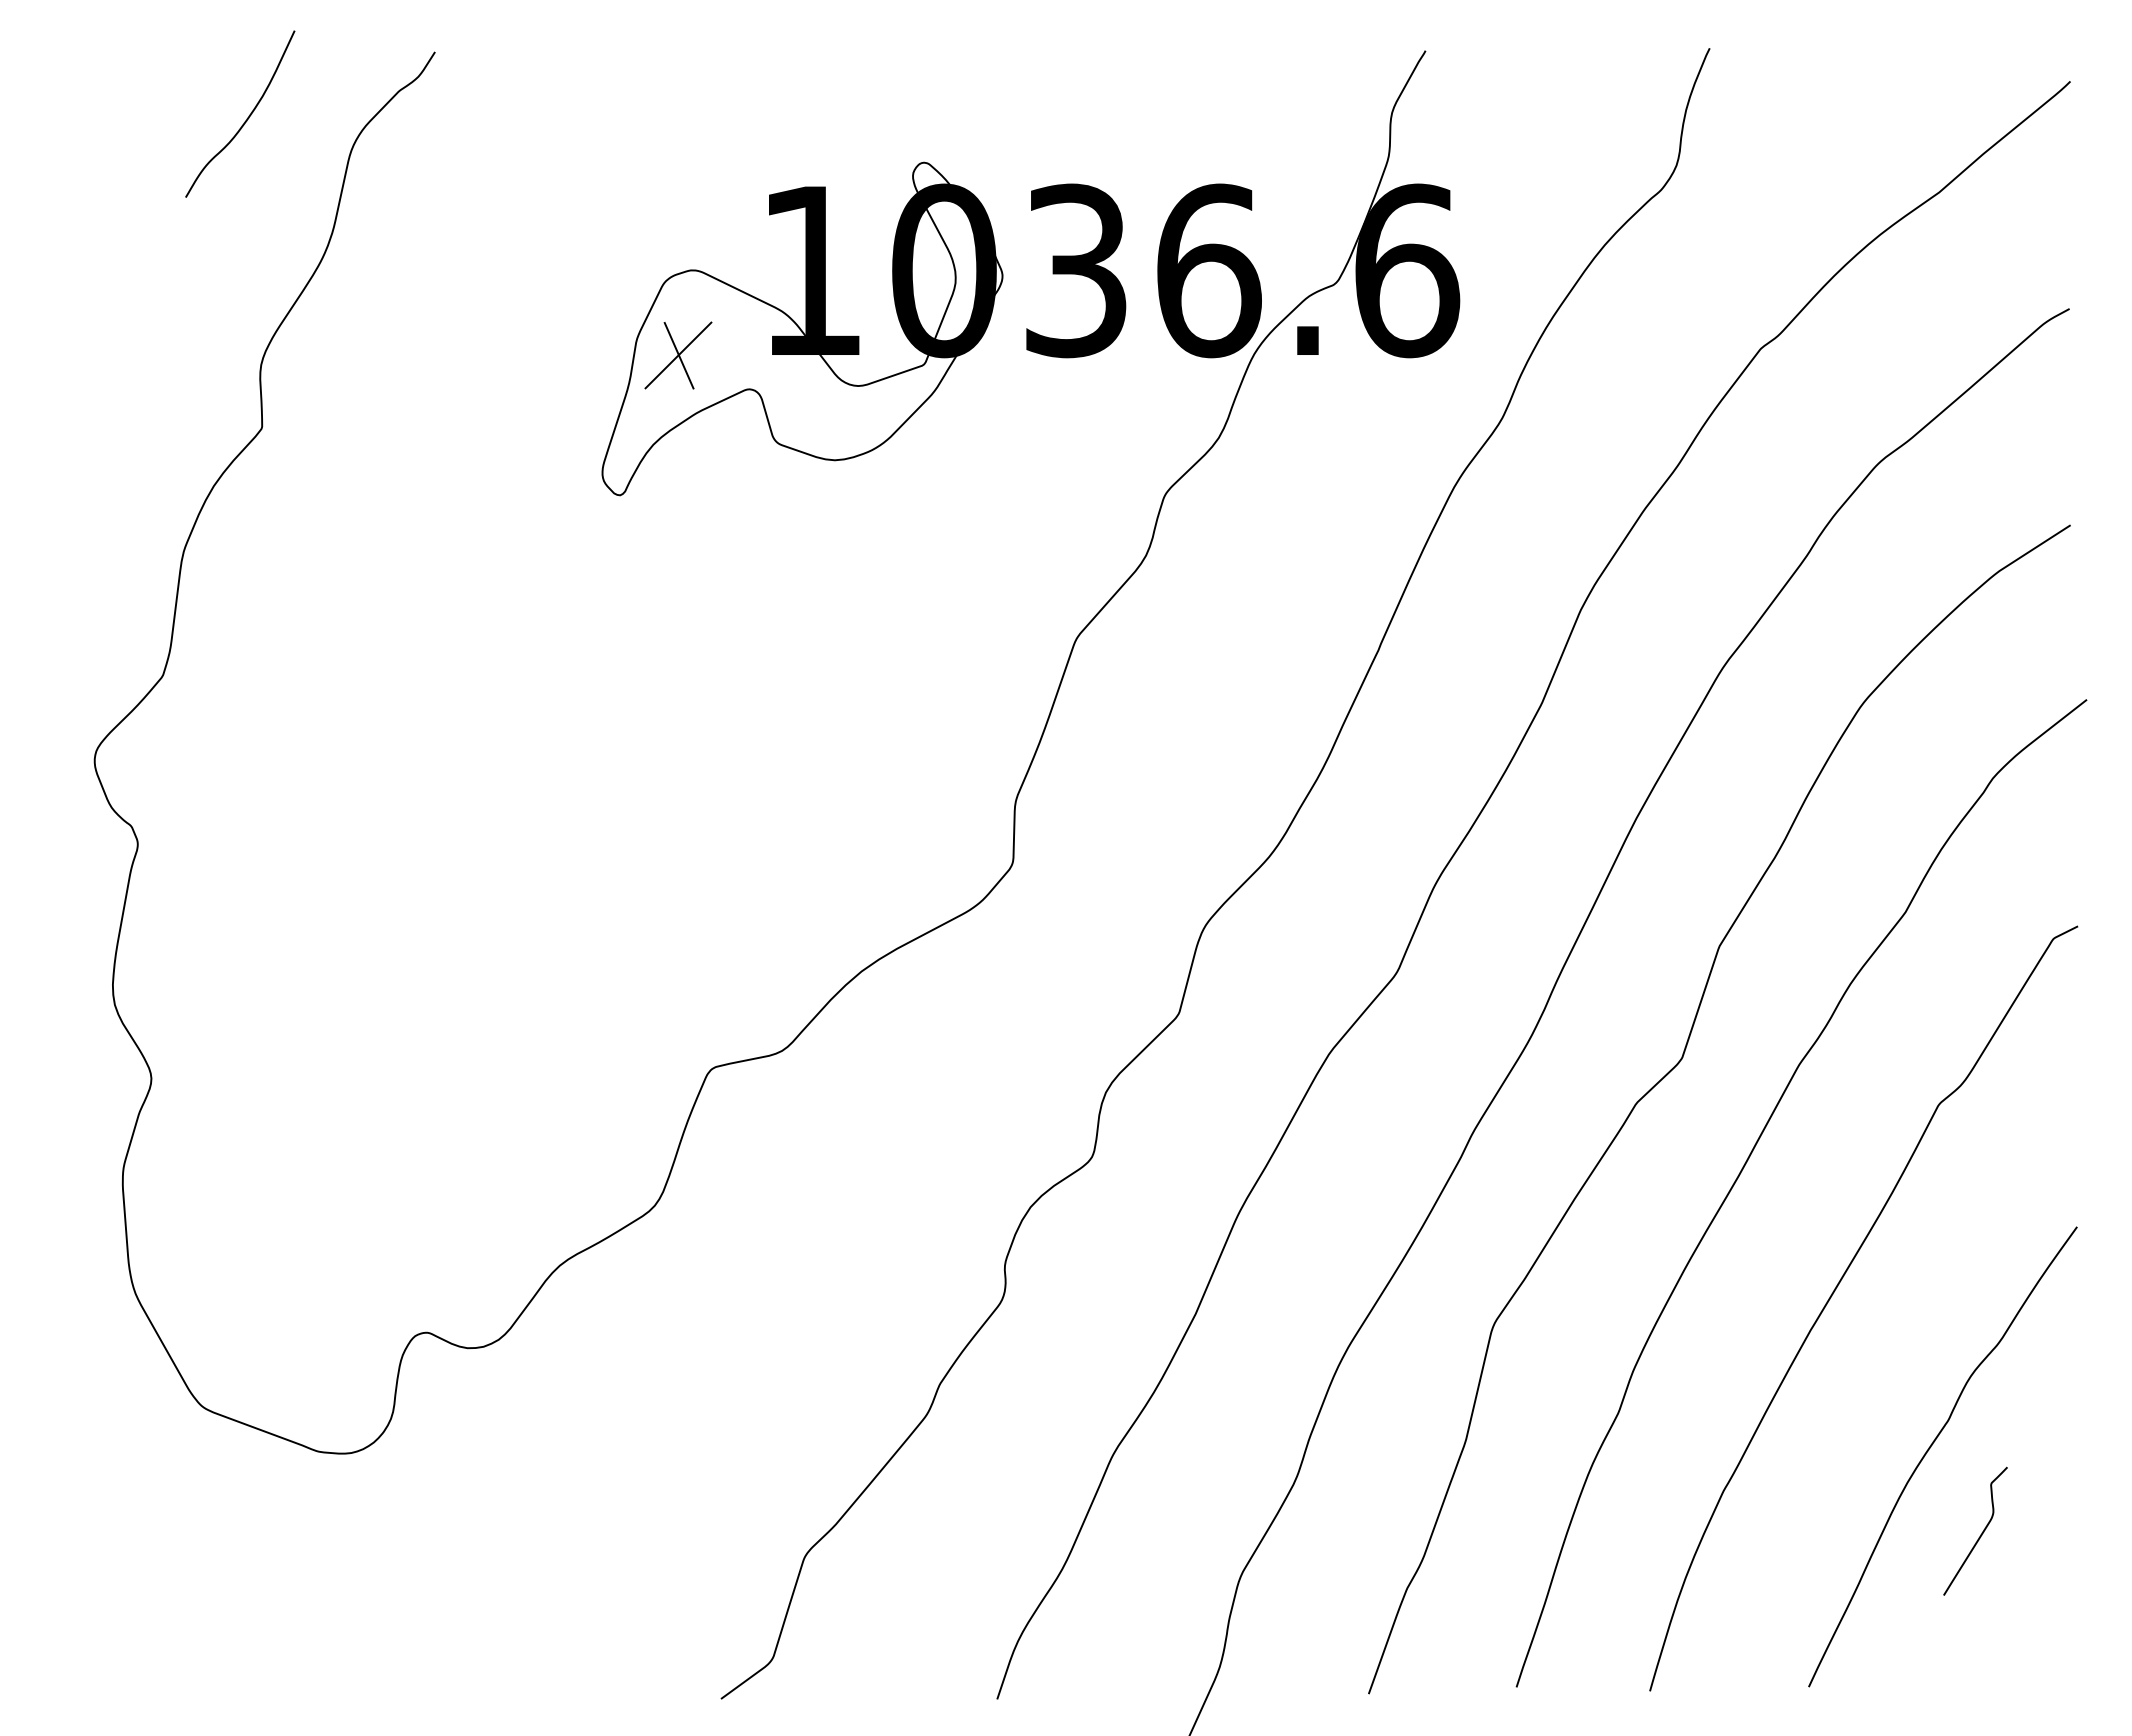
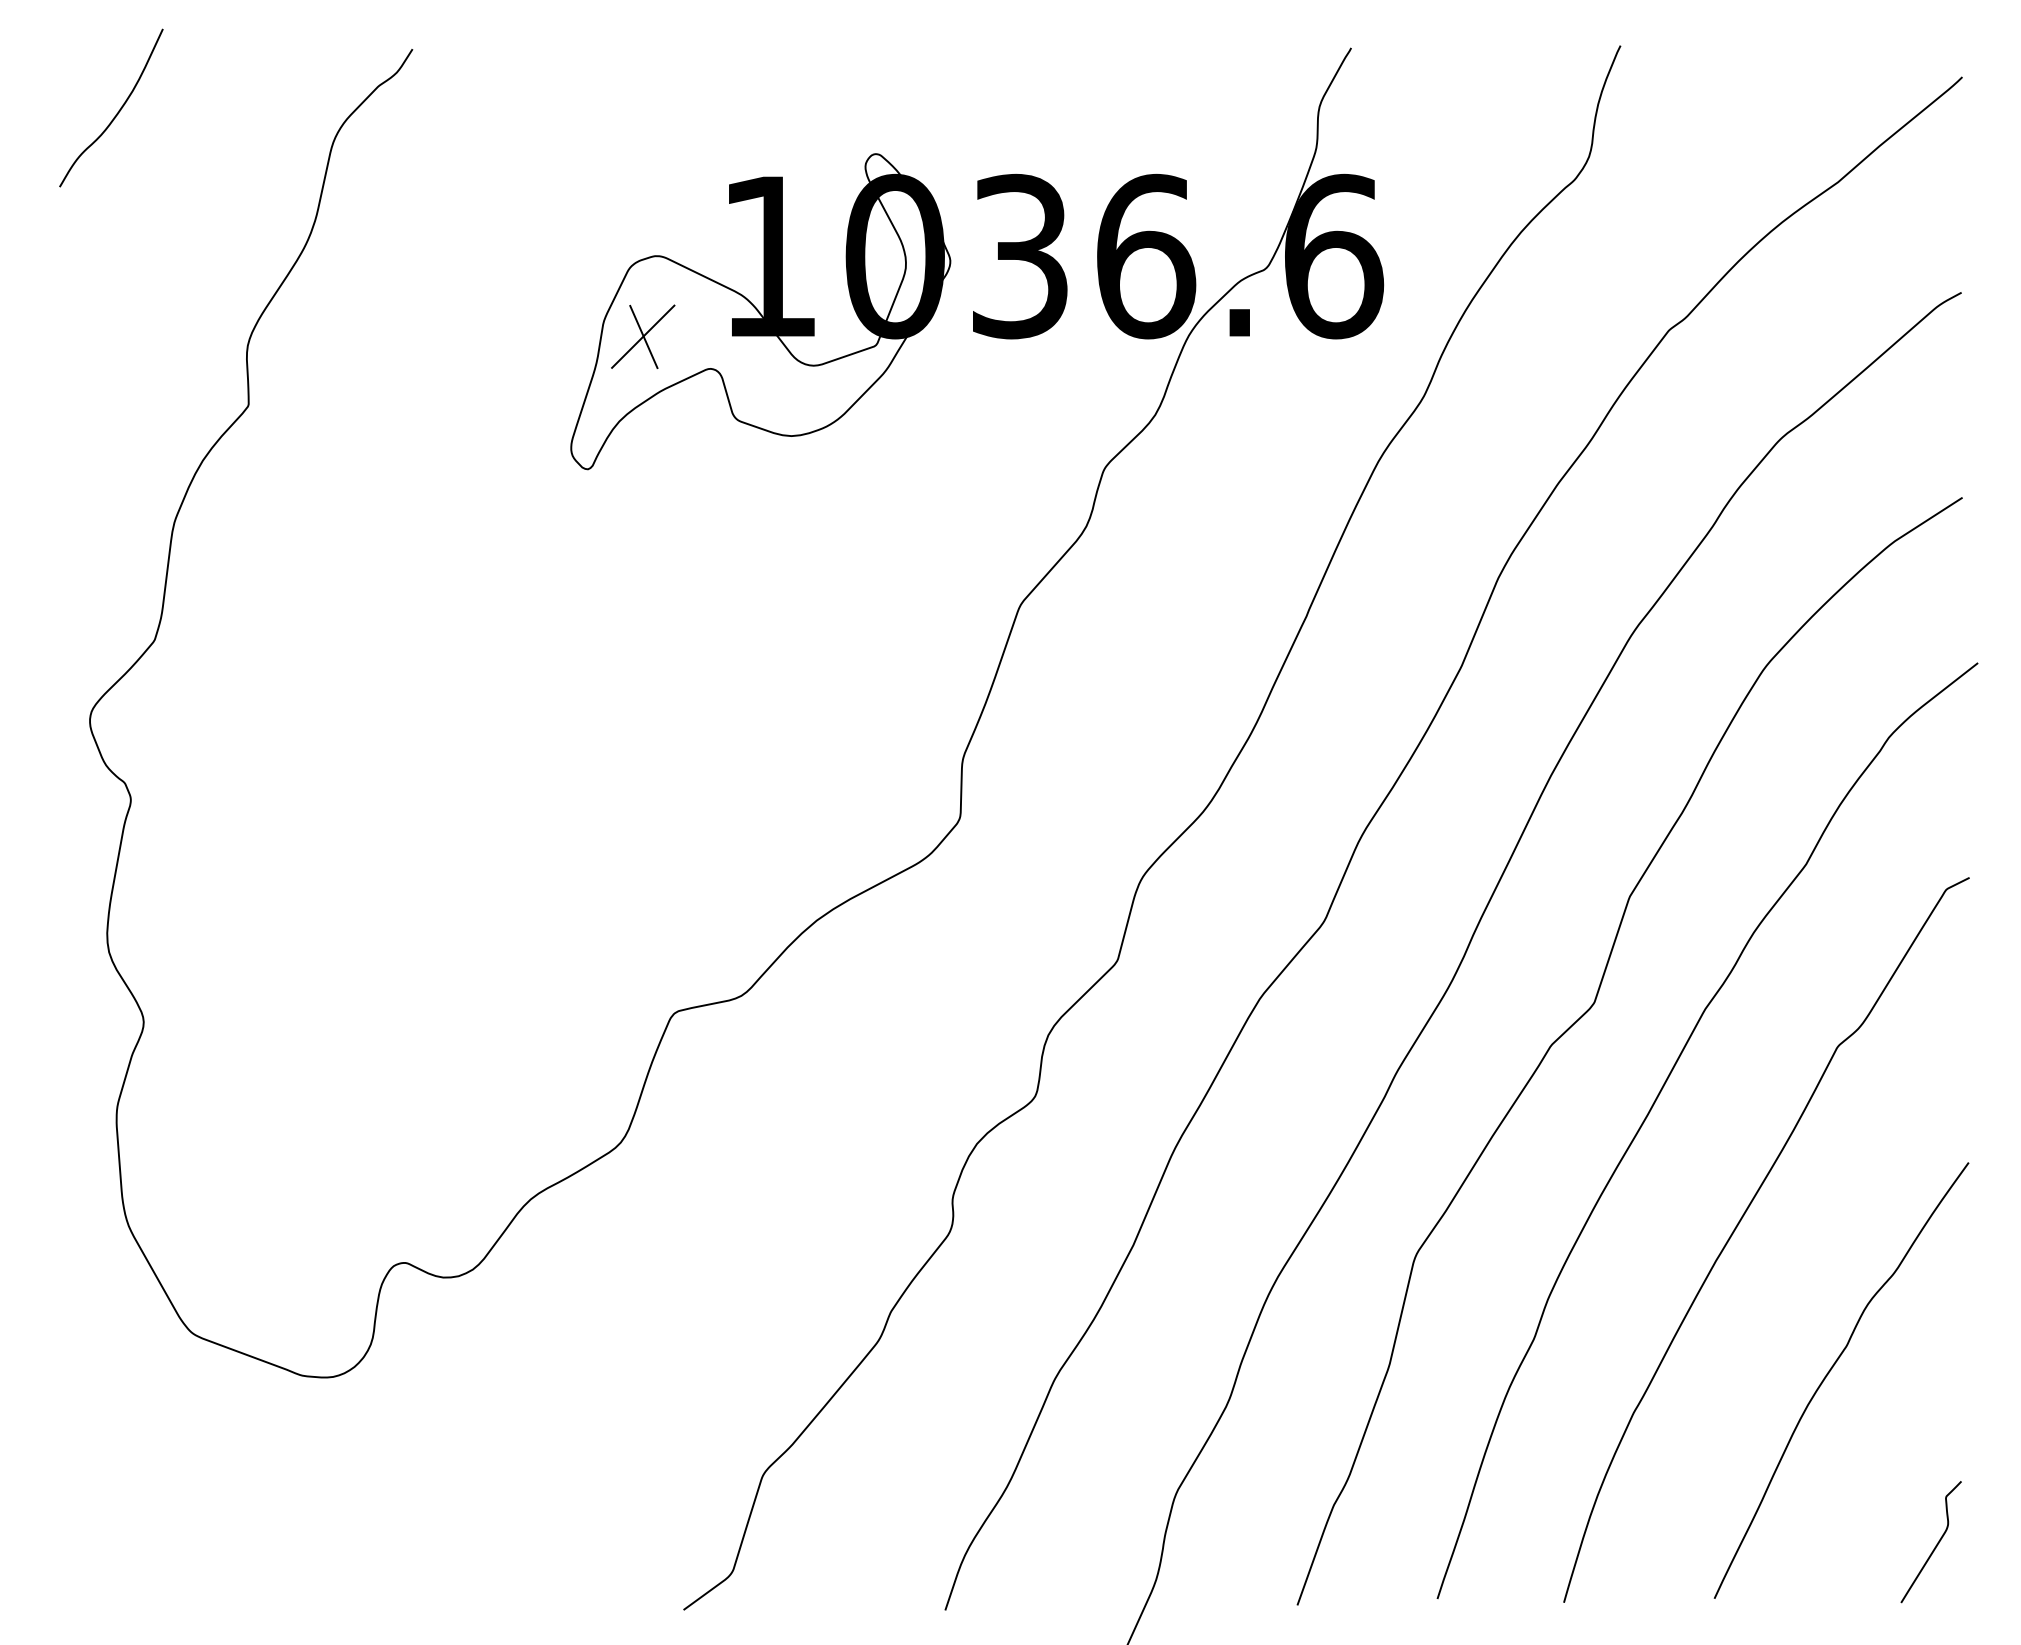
curve: (246, 118) -> (117, 112), moved
curve: (1981, 1532) -> (1936, 1543), moved

